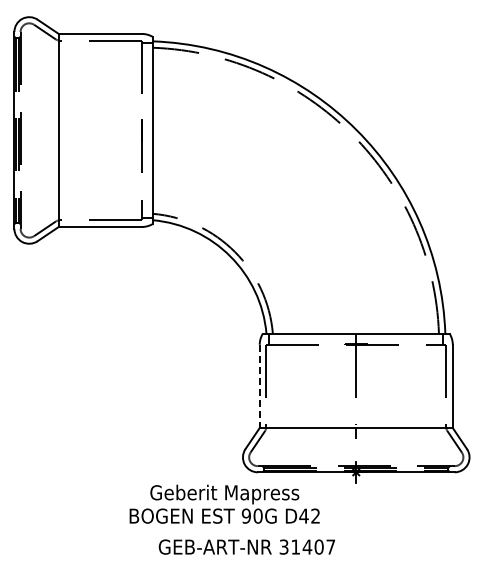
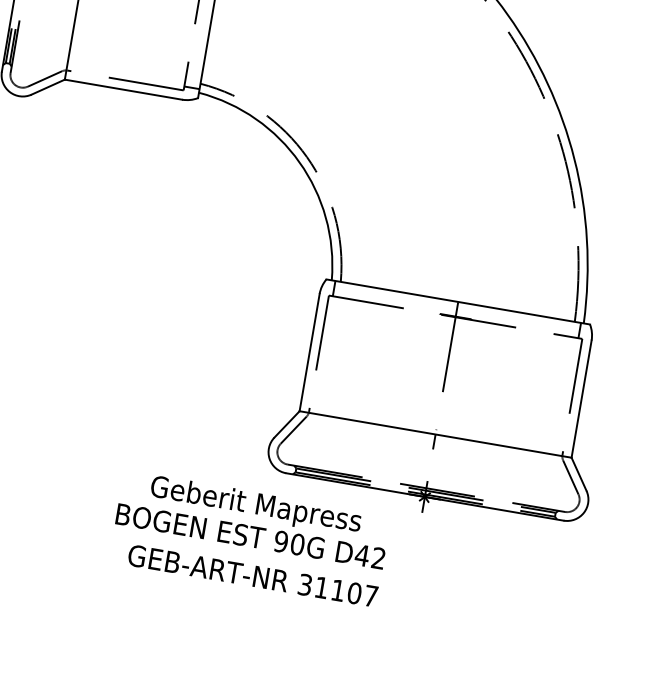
line: (259, 386) -> (309, 352), dashed -> solid
text: (224, 503) -> (253, 518), moved
text: (307, 546) -> (338, 589), 31407 -> 31107

